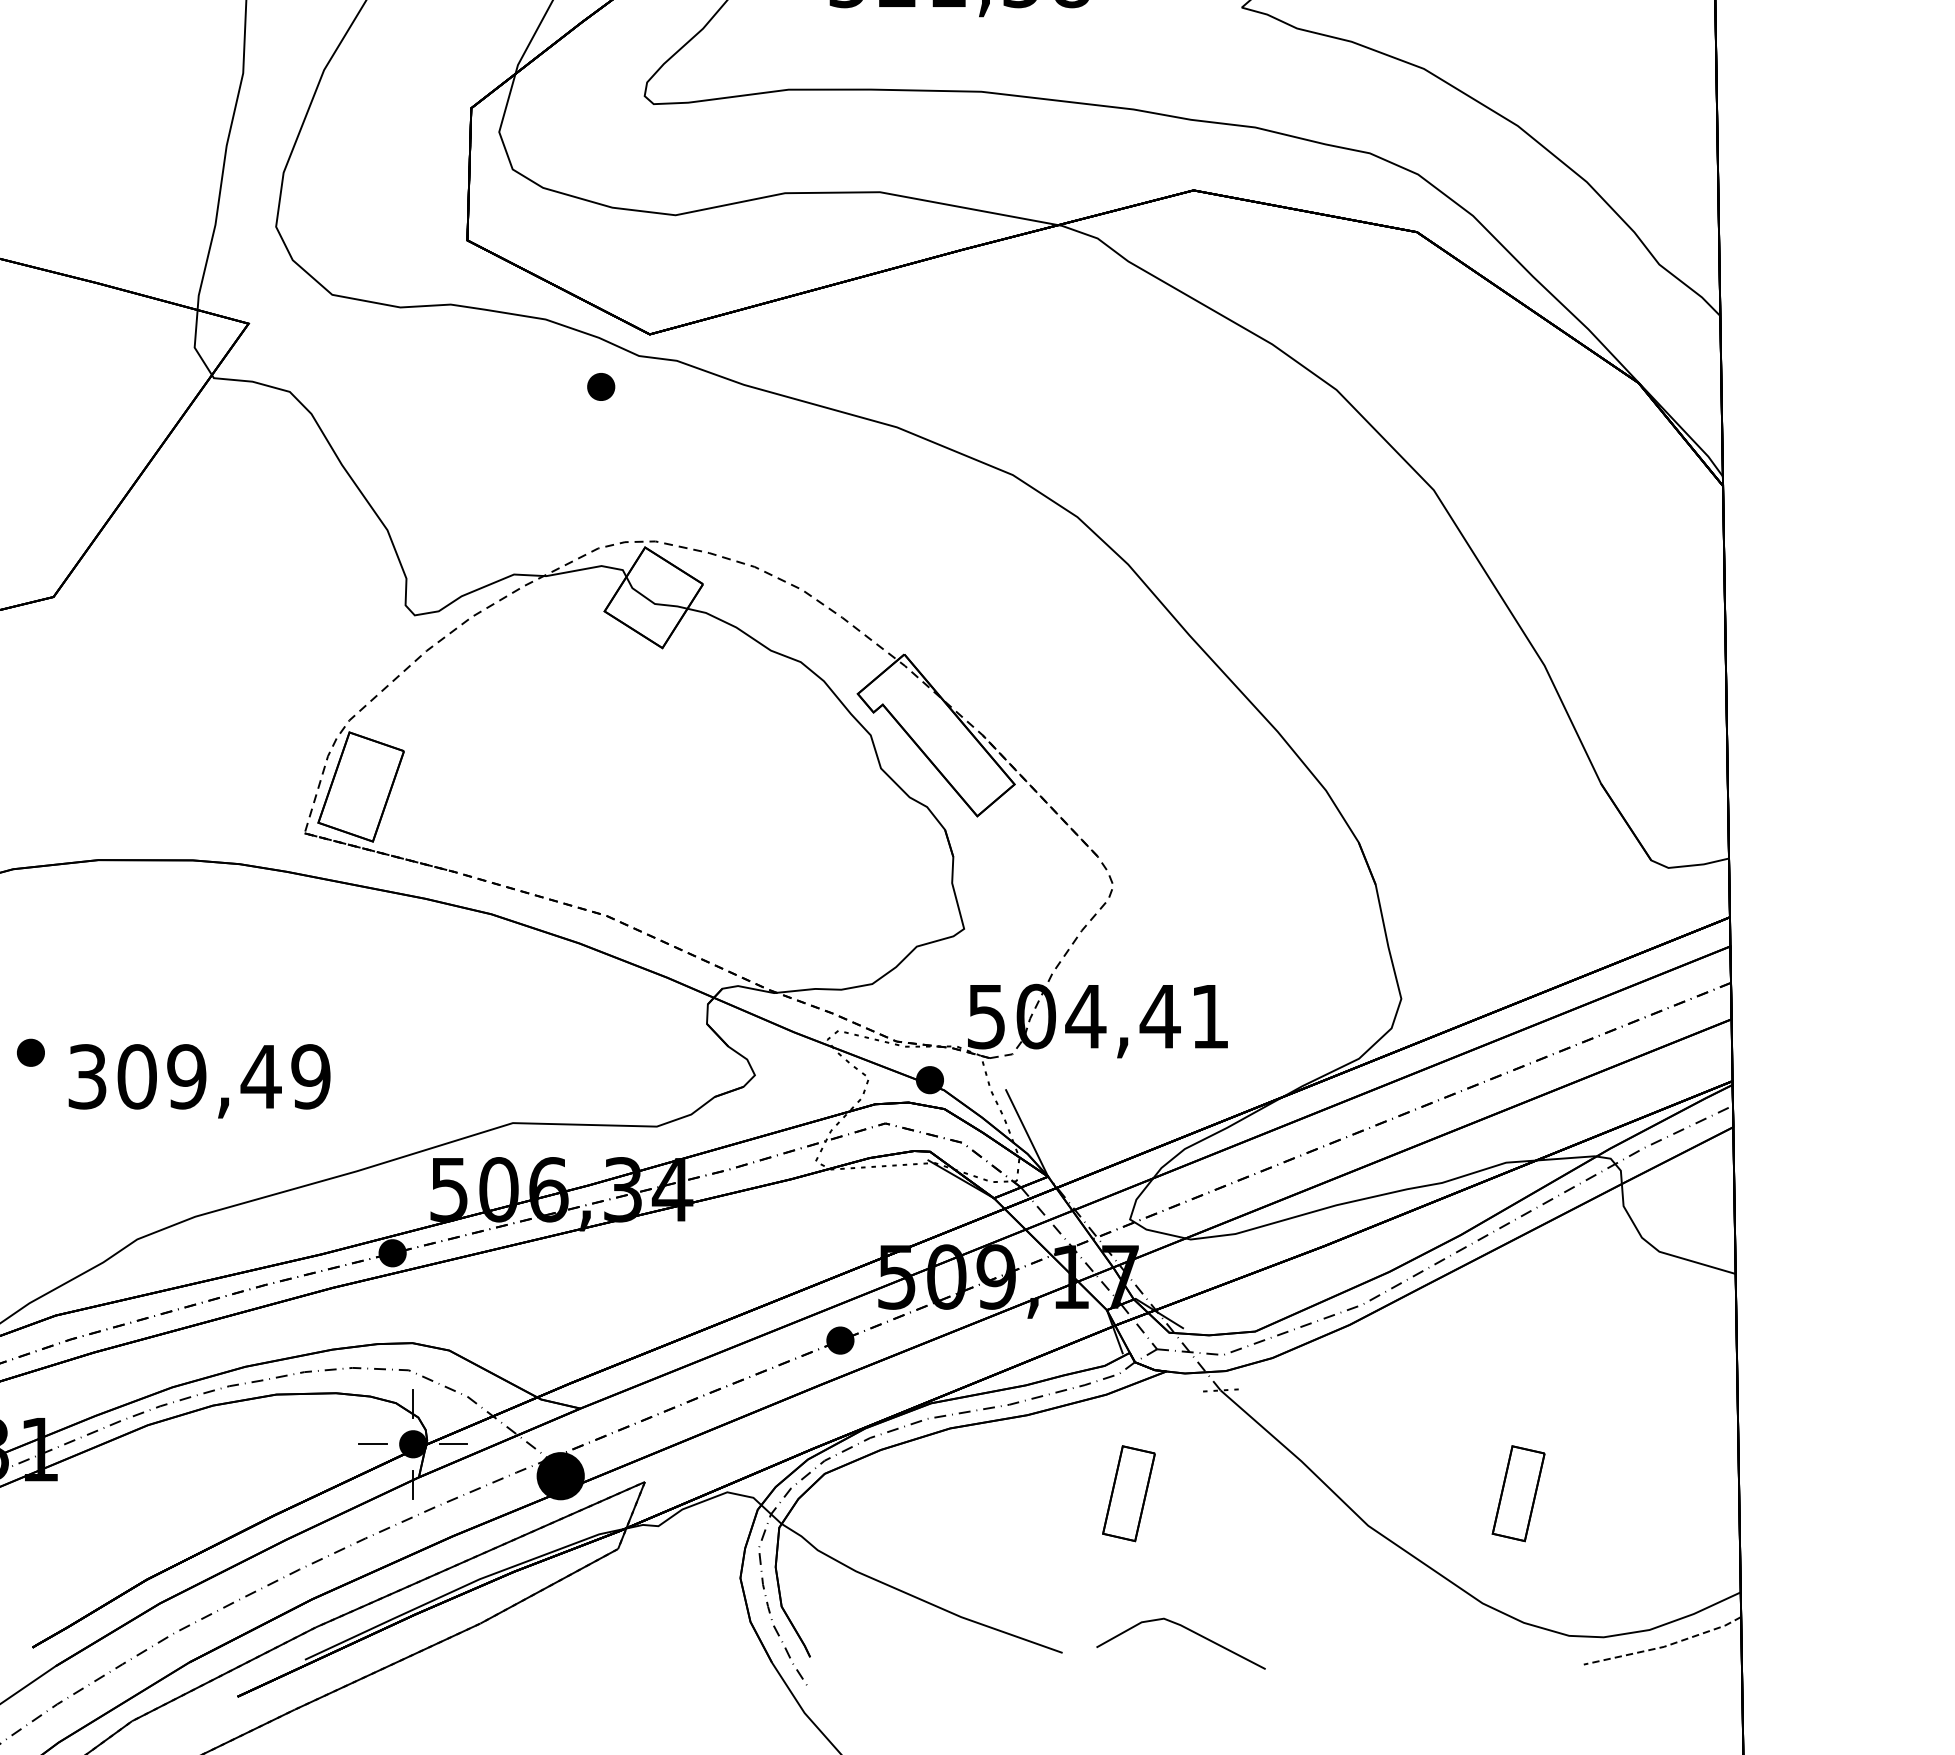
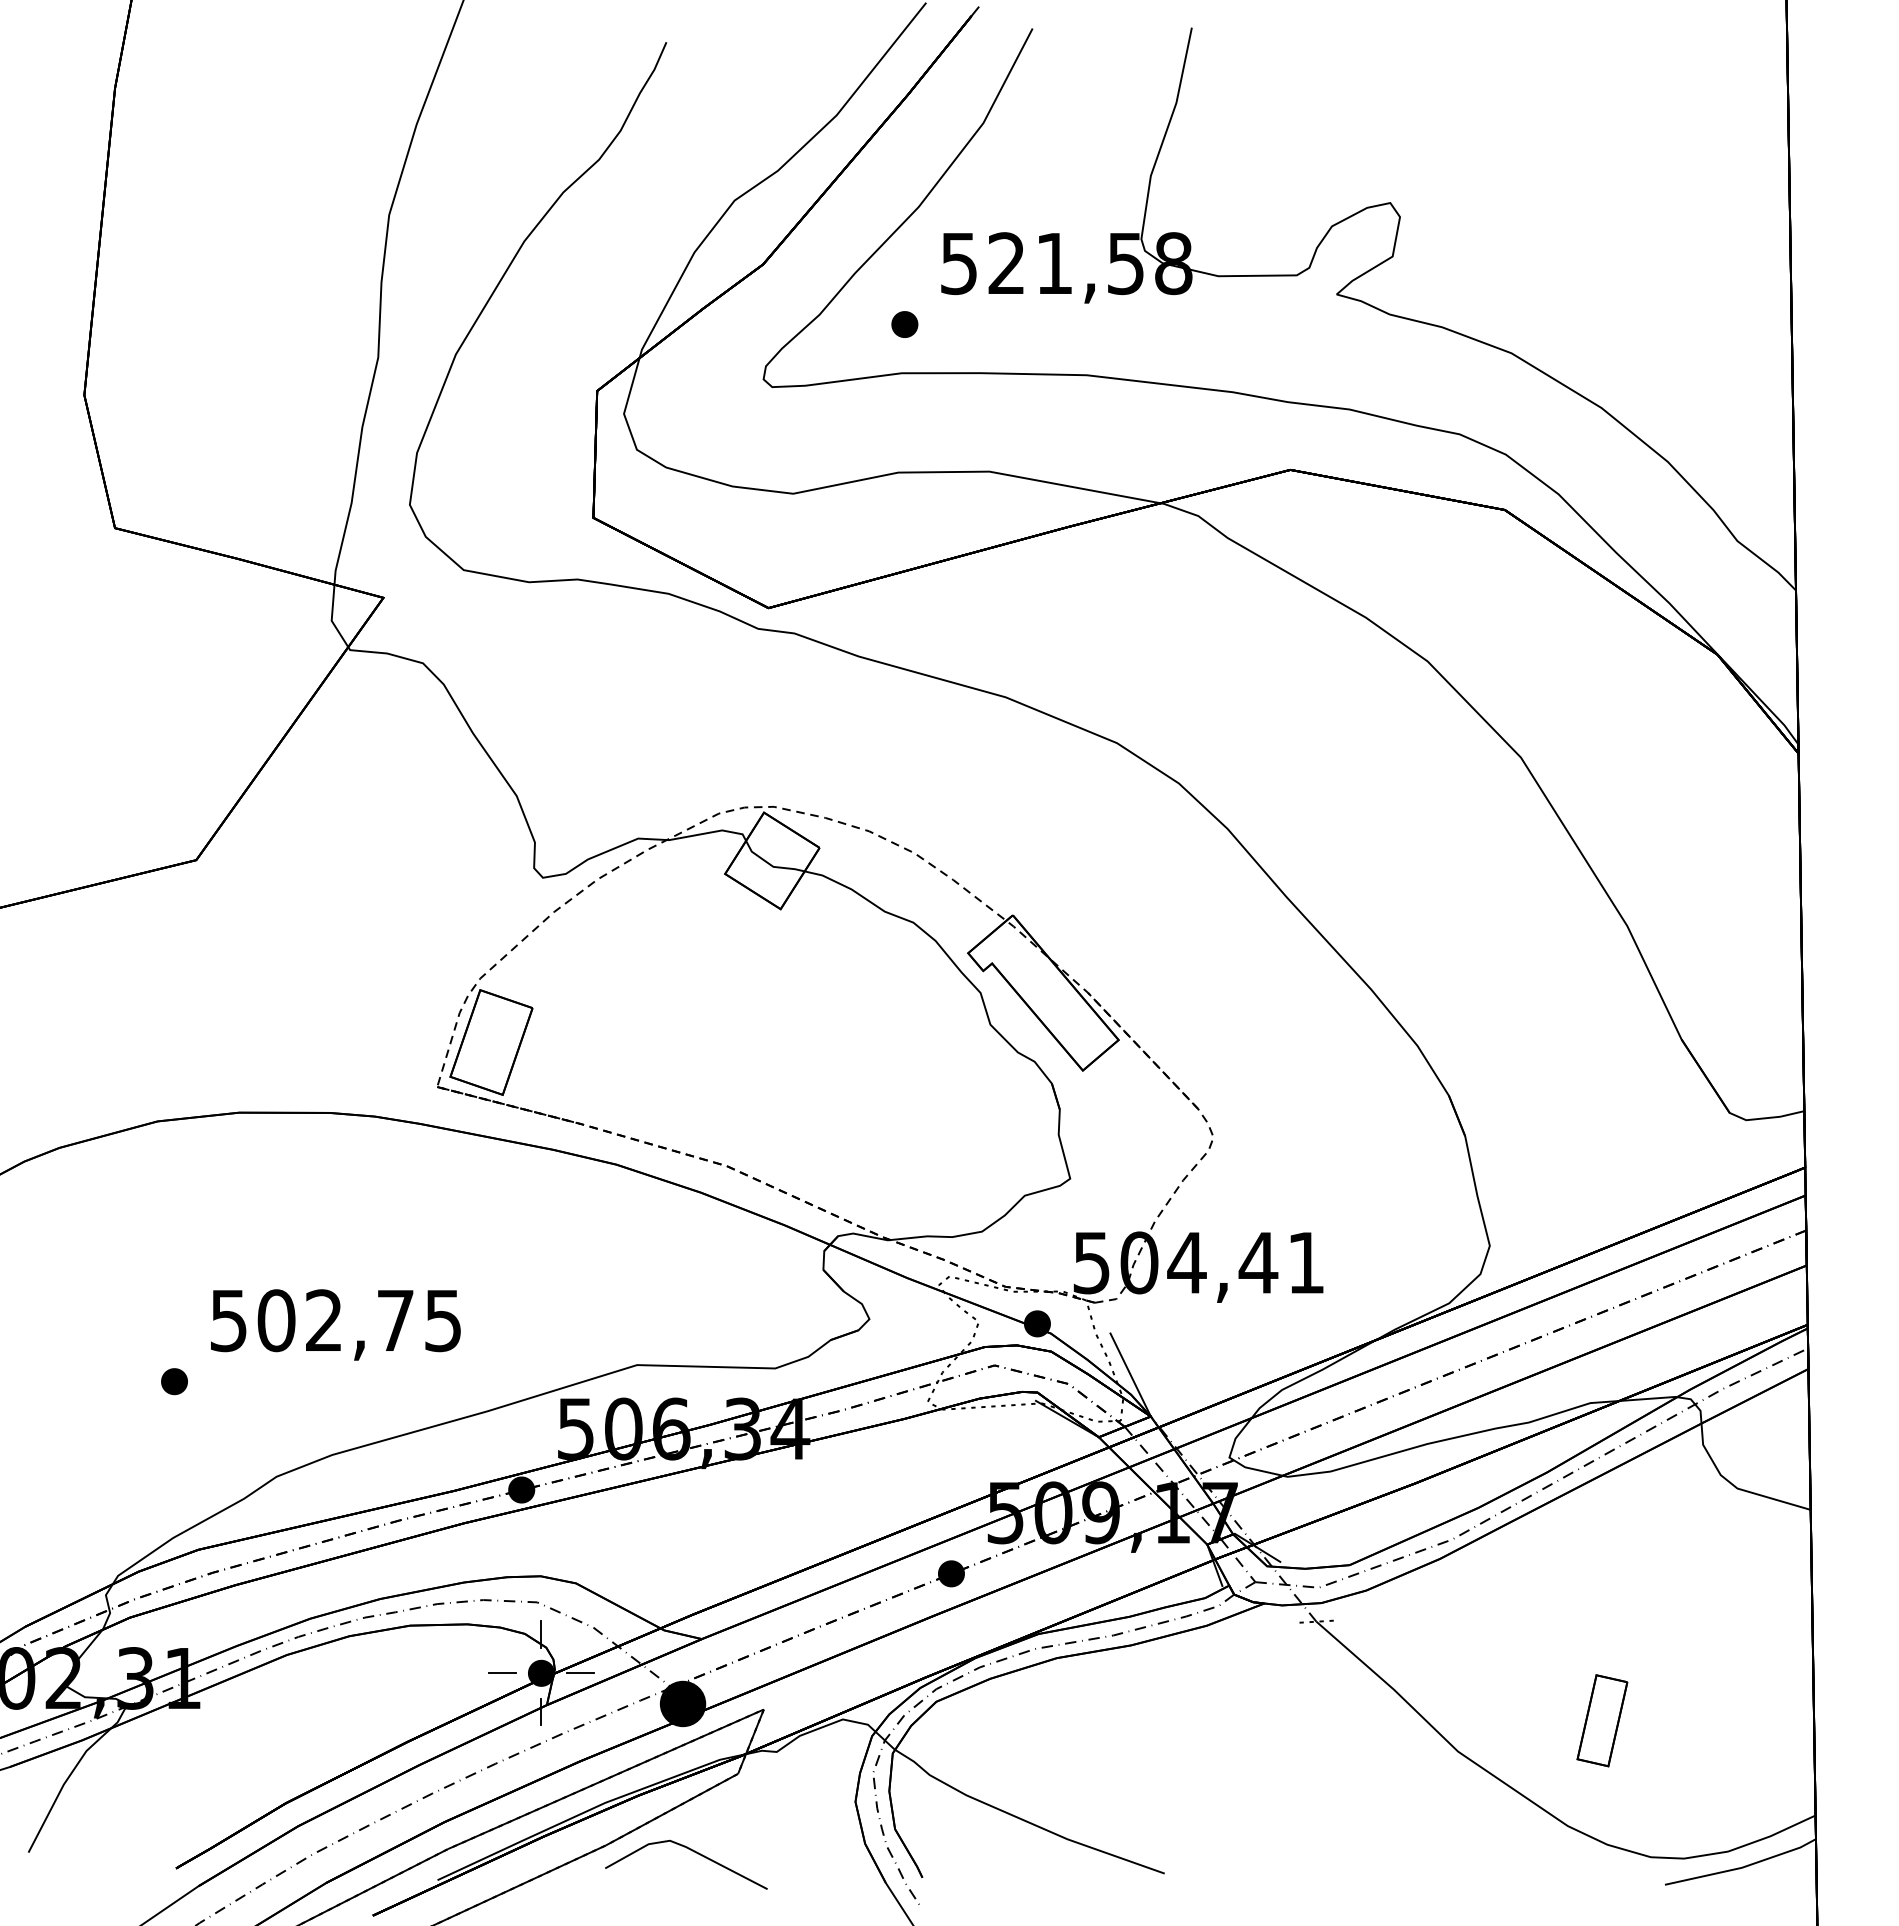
part: (600, 386) -> (904, 324), moved
part: (30, 1052) -> (174, 1381), moved
text: (199, 1076) -> (336, 1320), 309,49 -> 502,75
part: (1129, 1493) -> (1228, 1720), removed
line: (1187, 1629) -> (692, 1851), moved
line: (1663, 1646) -> (1741, 1867), dashed -> solid

